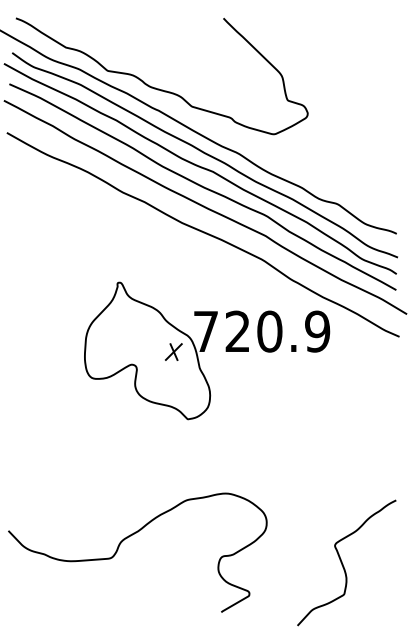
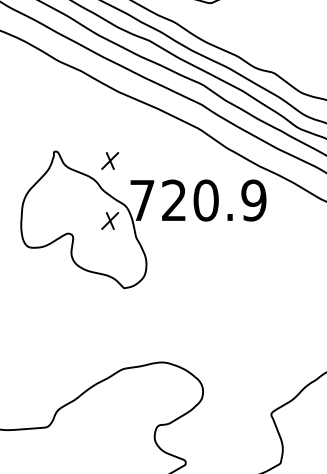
part: (173, 291) -> (109, 160), added

